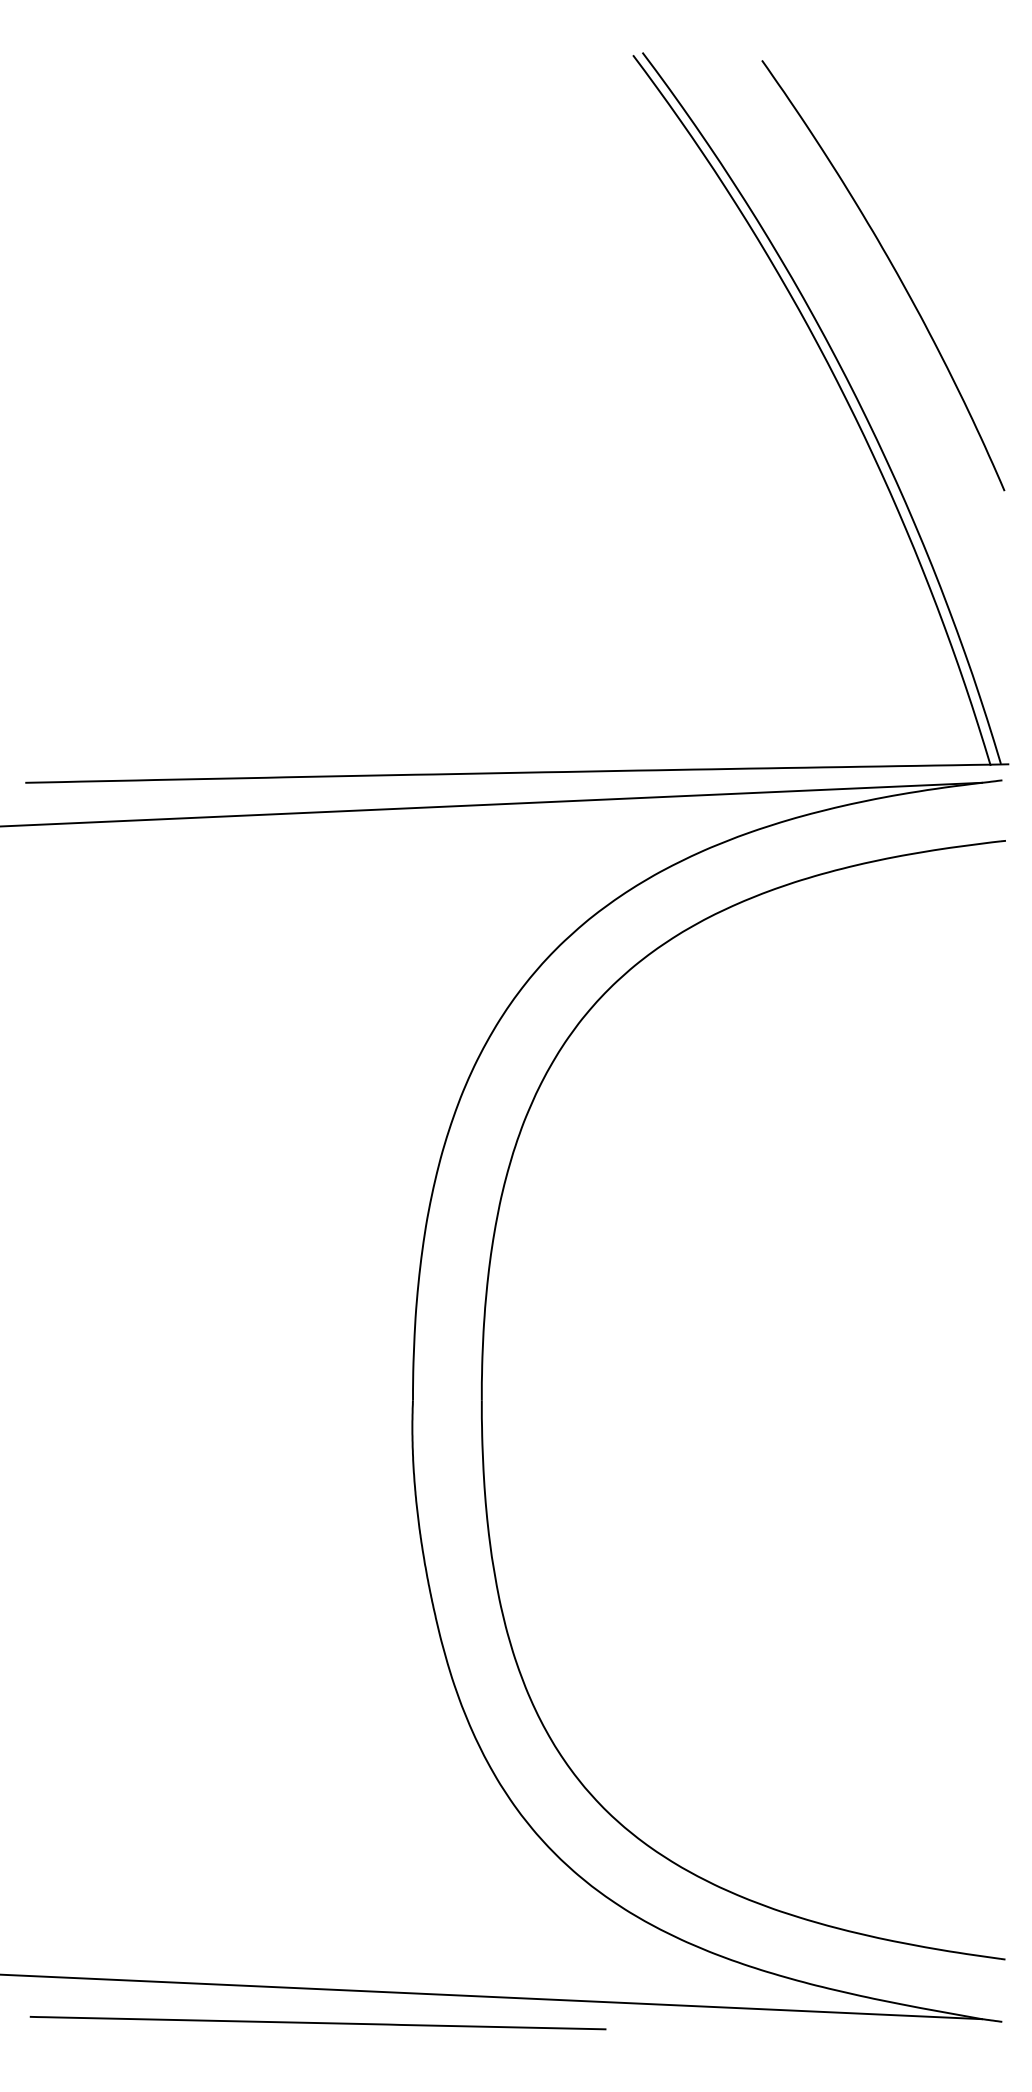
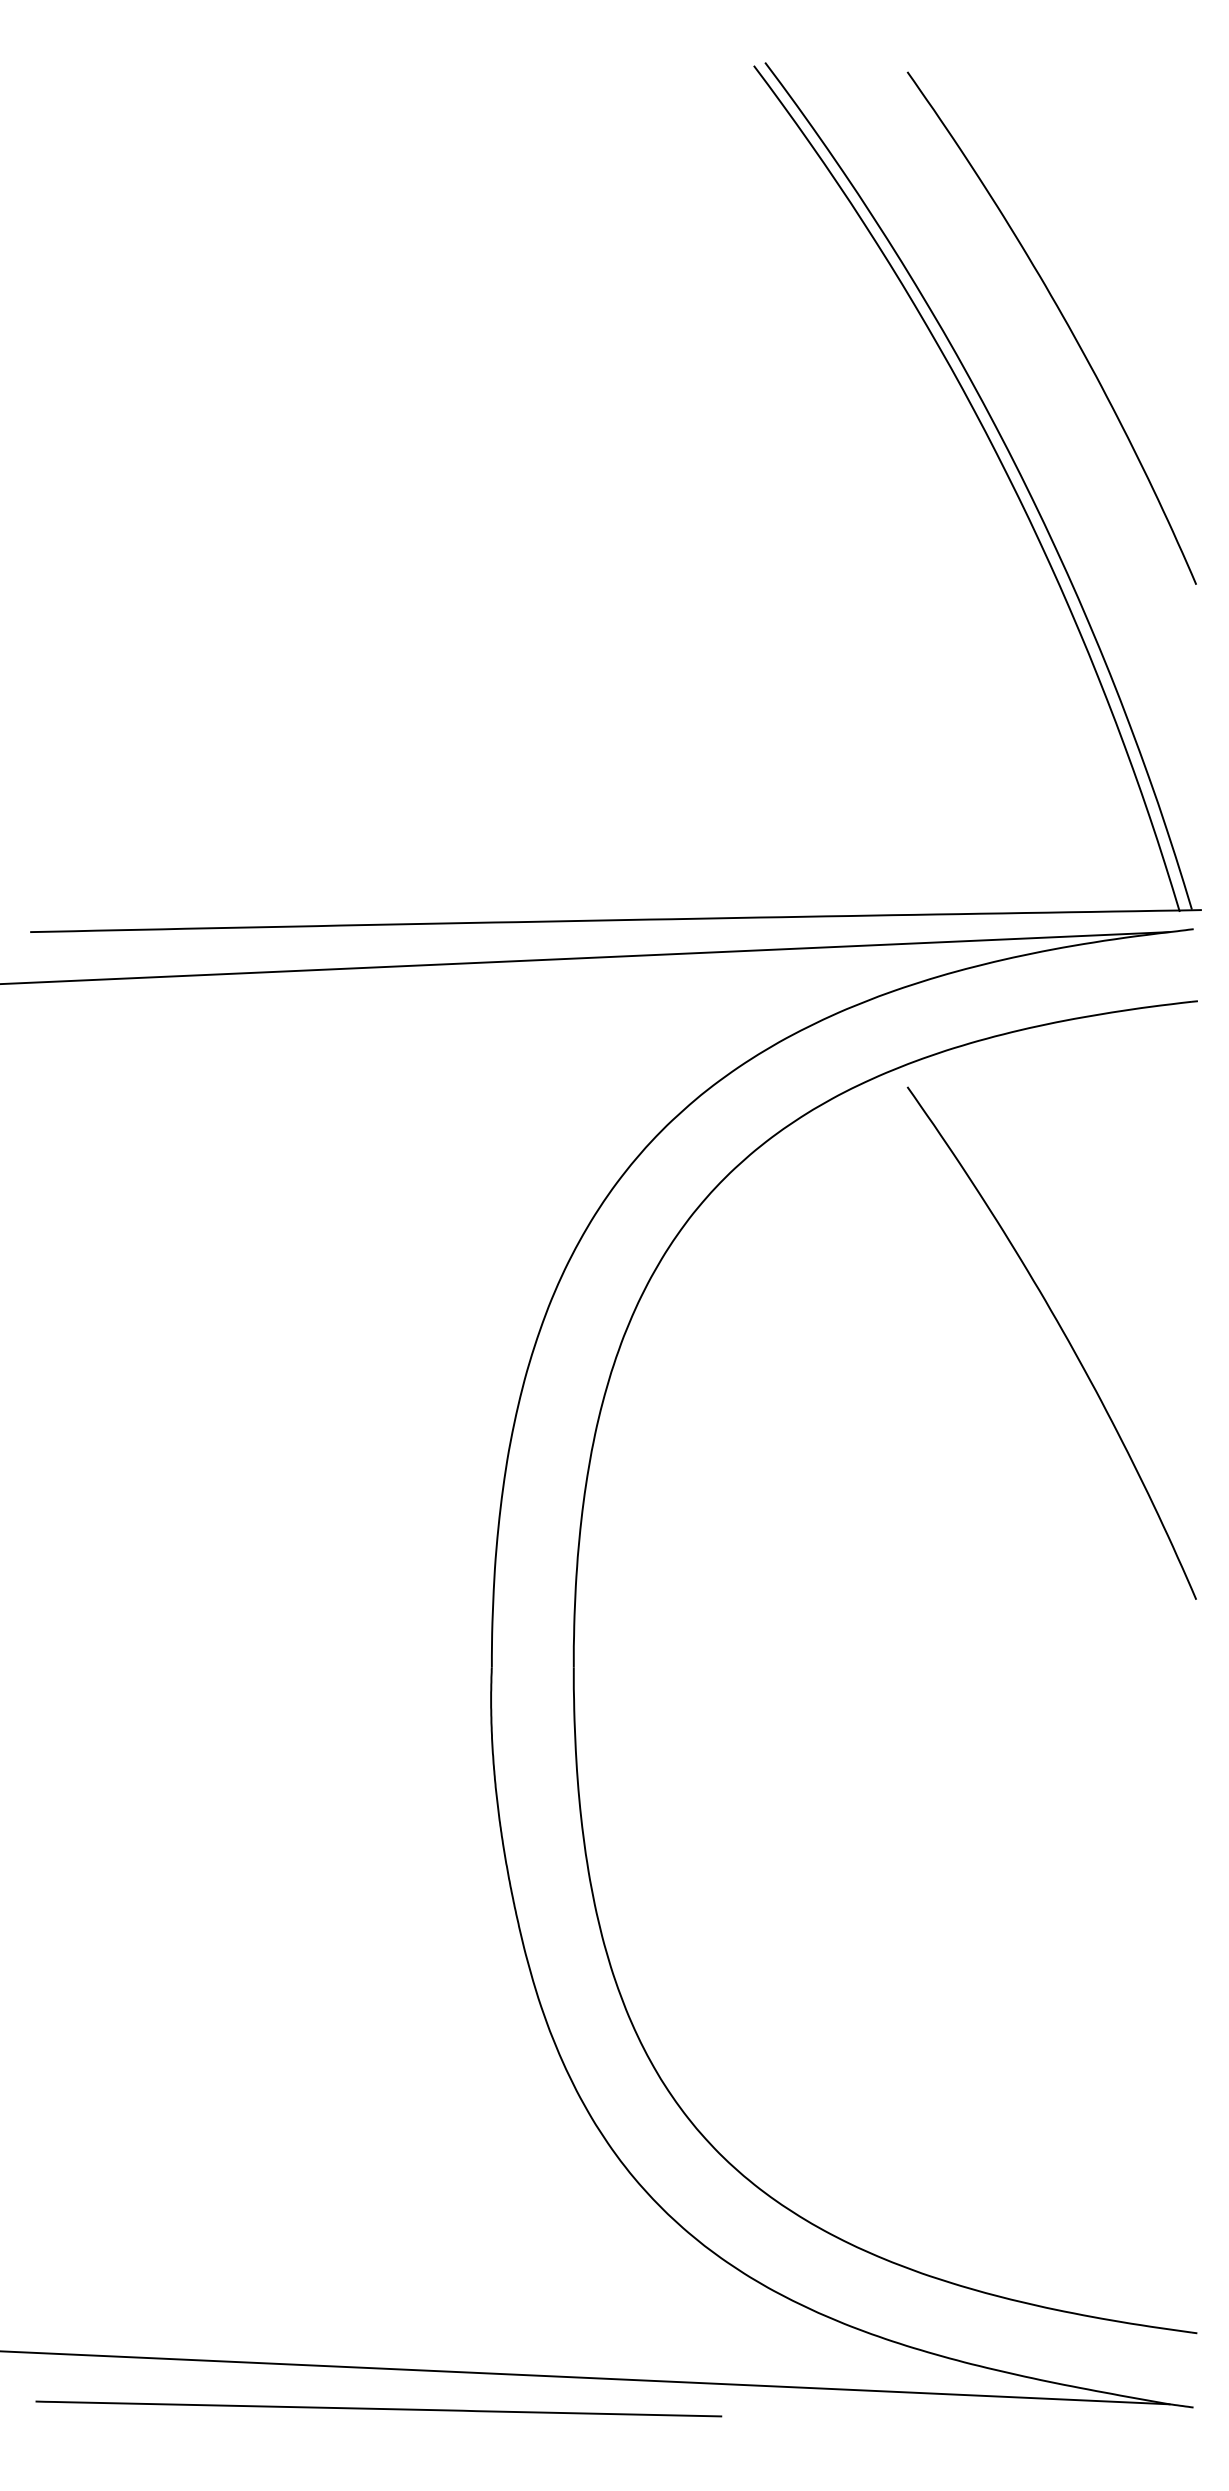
curve: (893, 1122) -> (1064, 1336), added

